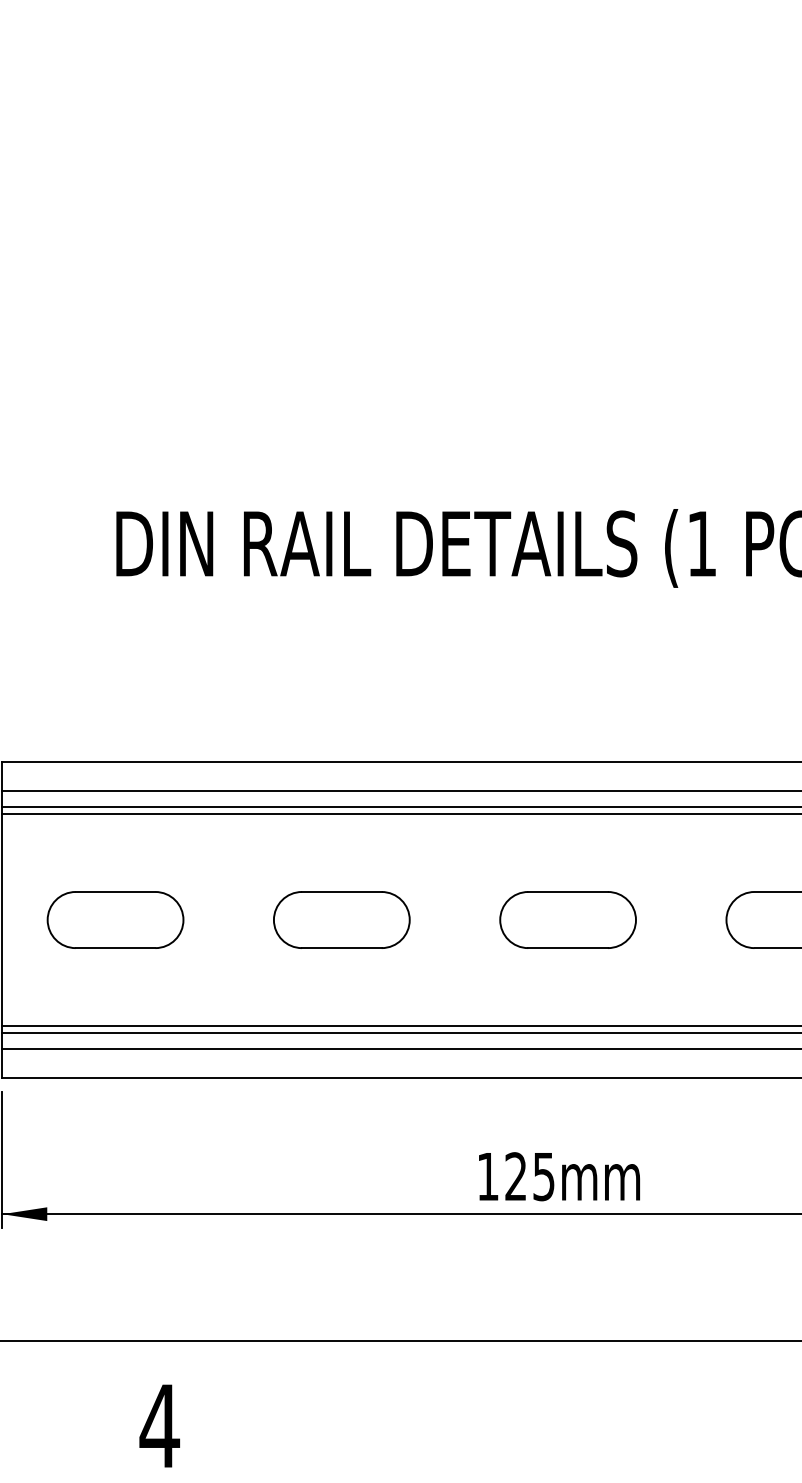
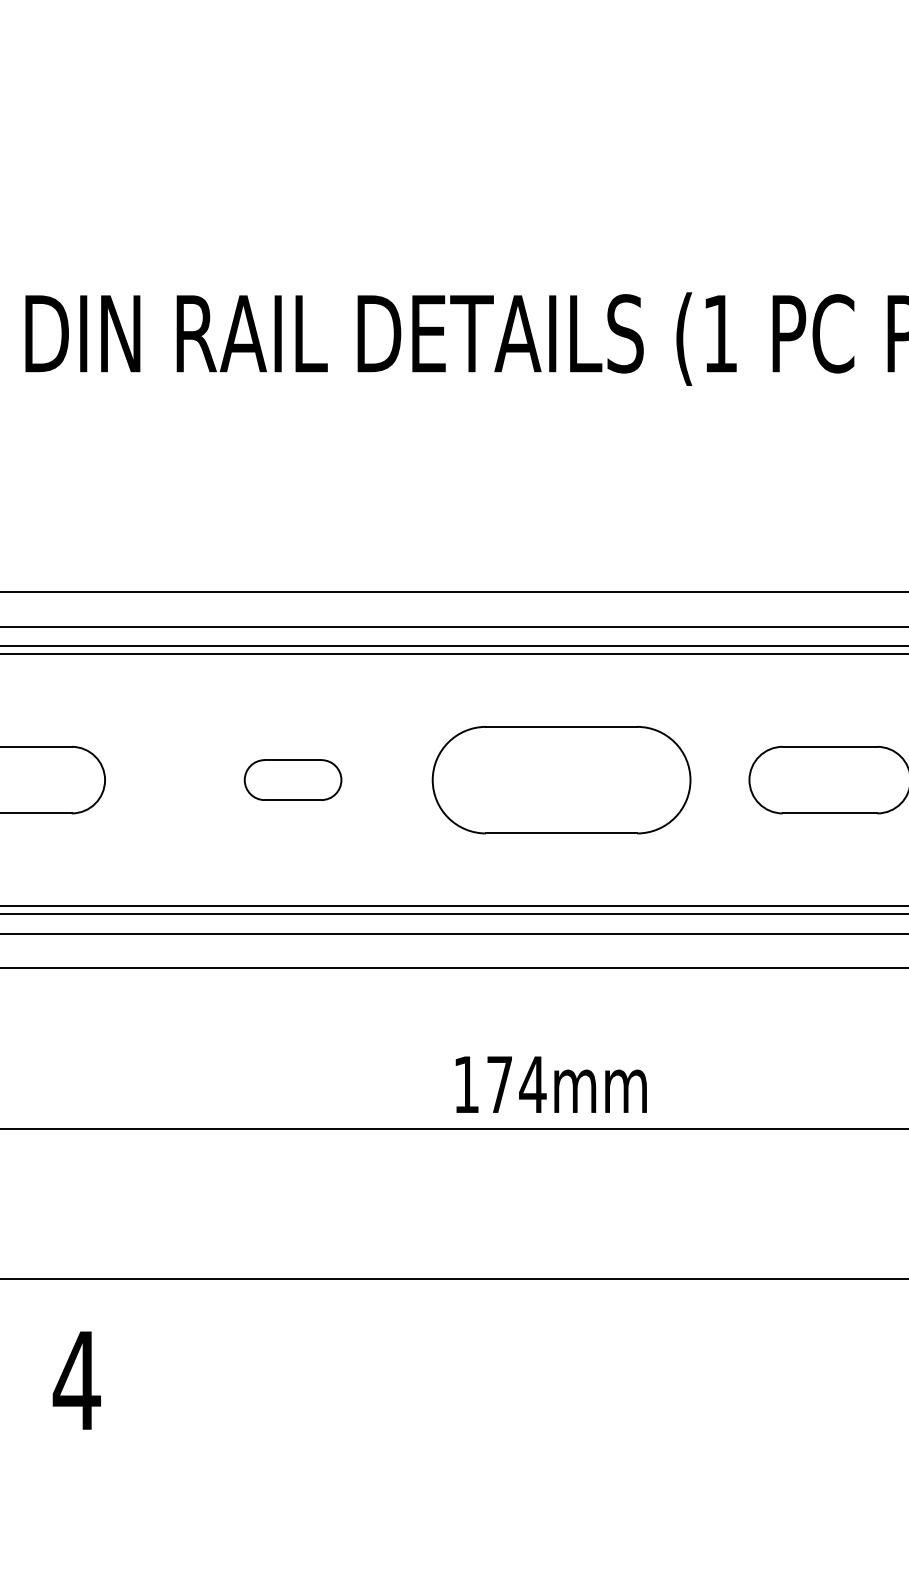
part: (341, 919) -> (292, 779), size x0.6
part: (567, 919) -> (560, 779), size x1.6
text: (530, 1176) -> (516, 1084), 125mm -> 174mm

